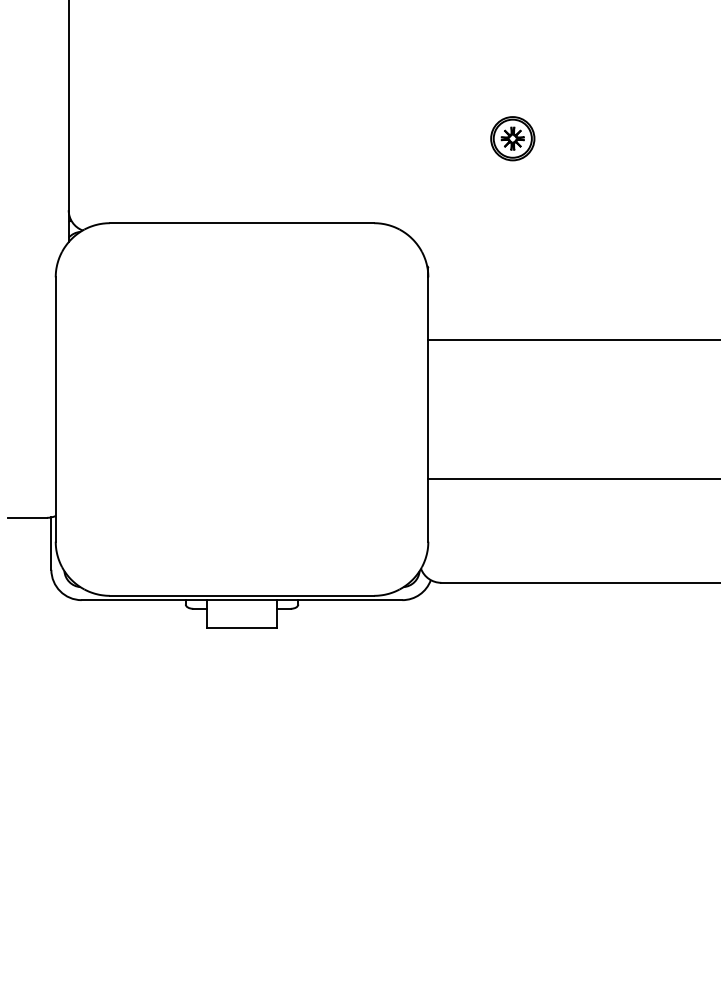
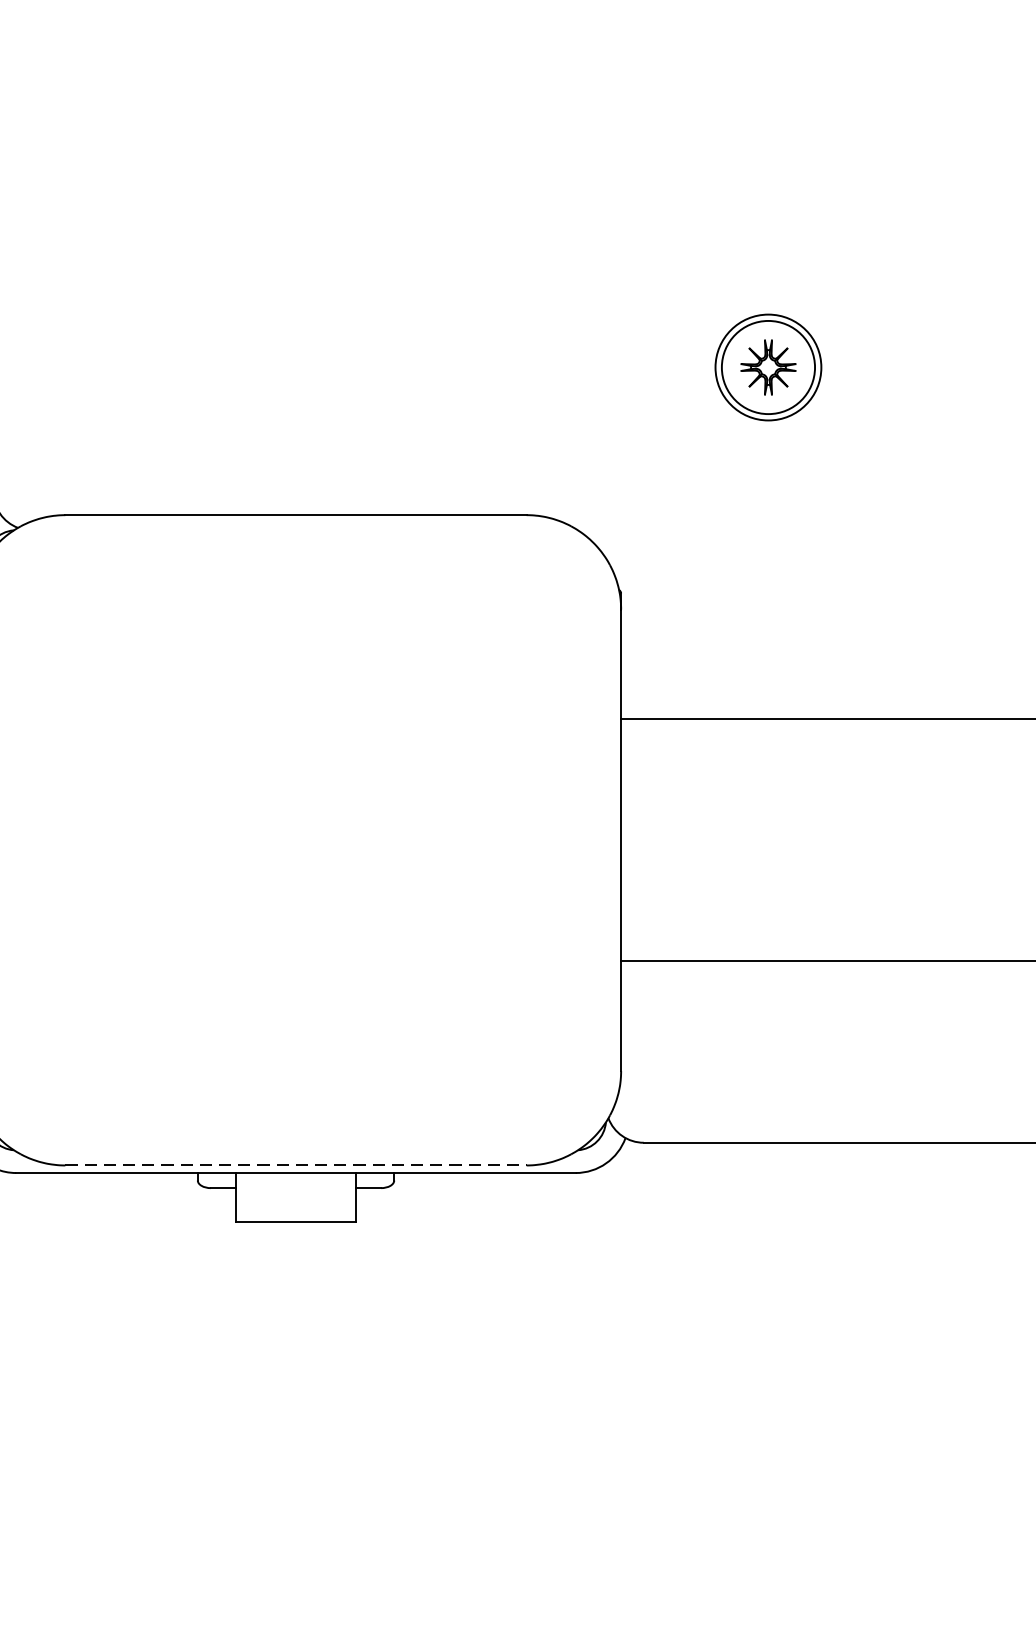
part: (512, 138) -> (768, 367), size x1.4
line: (242, 595) -> (296, 1164), solid -> dashed

